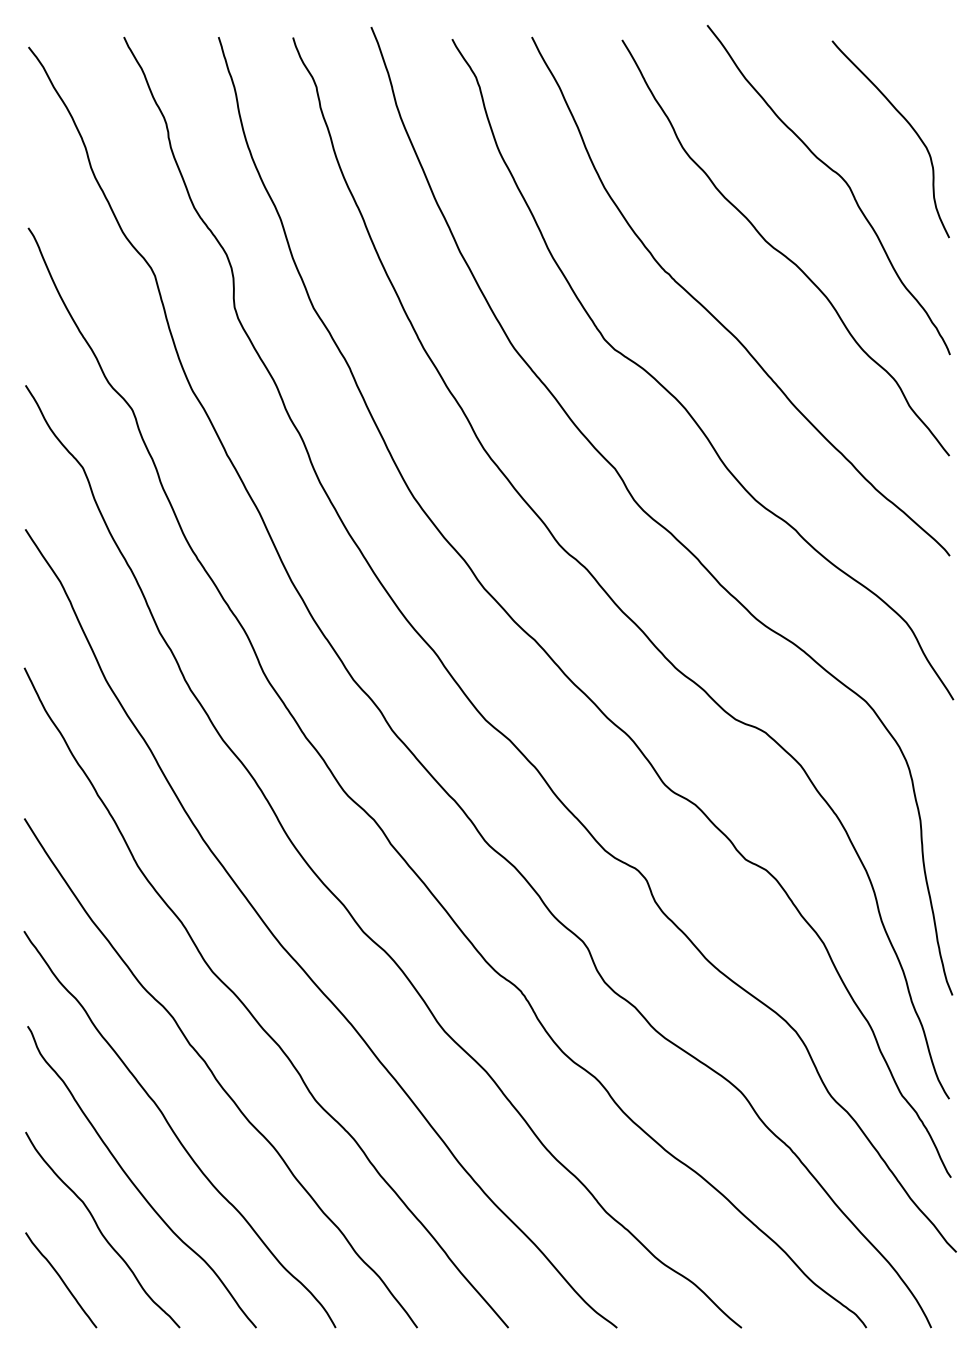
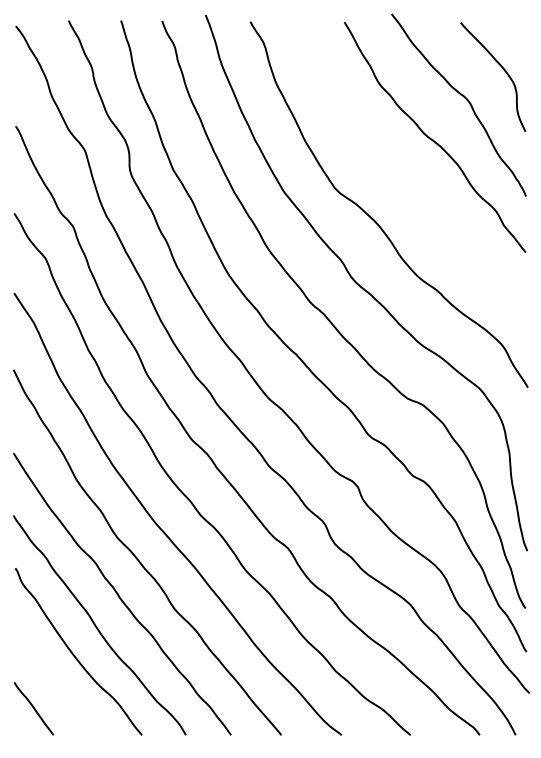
curve: (717, 318) -> (397, 176), removed
curve: (100, 1229) -> (55, 680), removed

